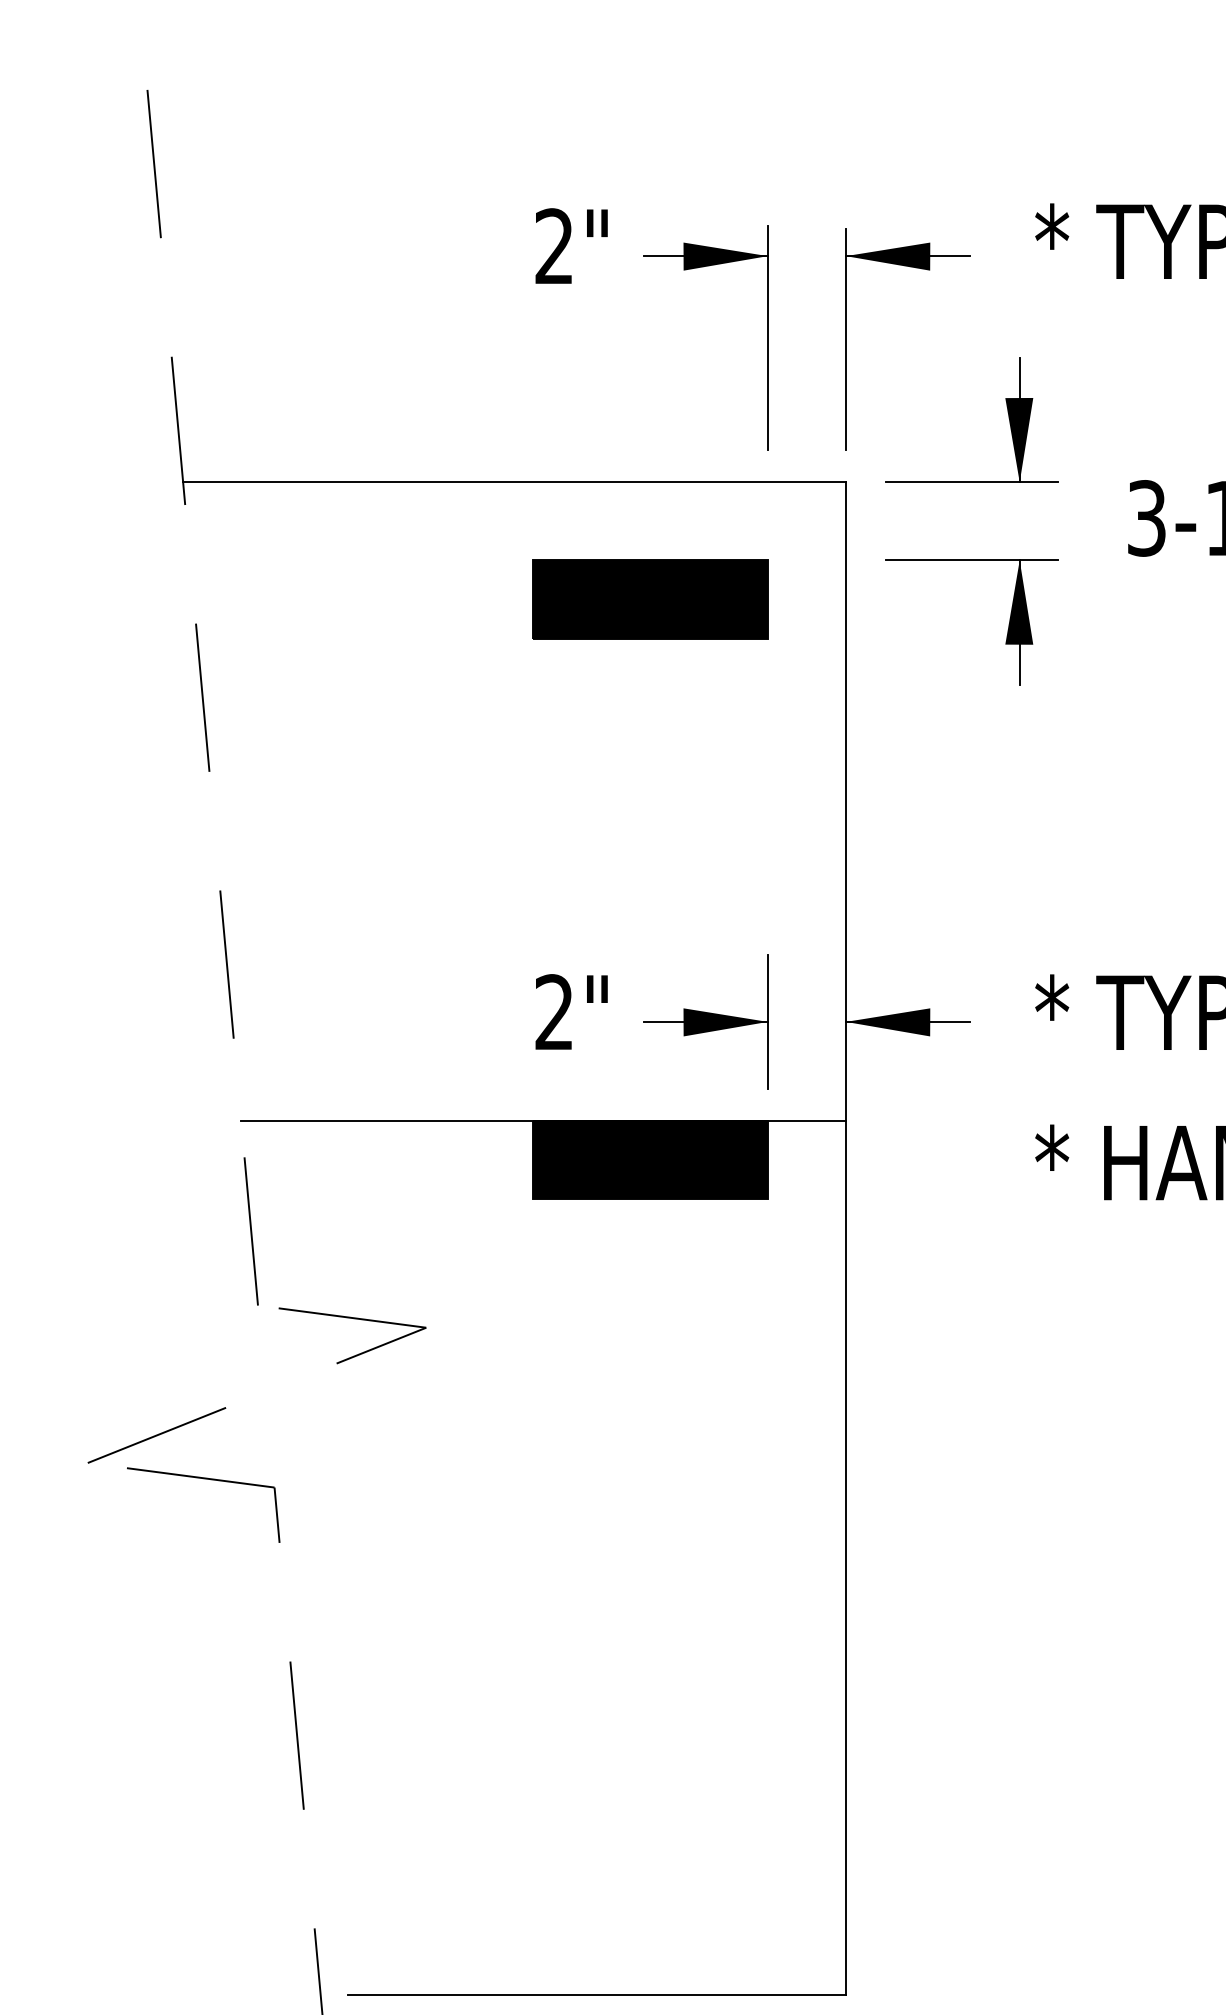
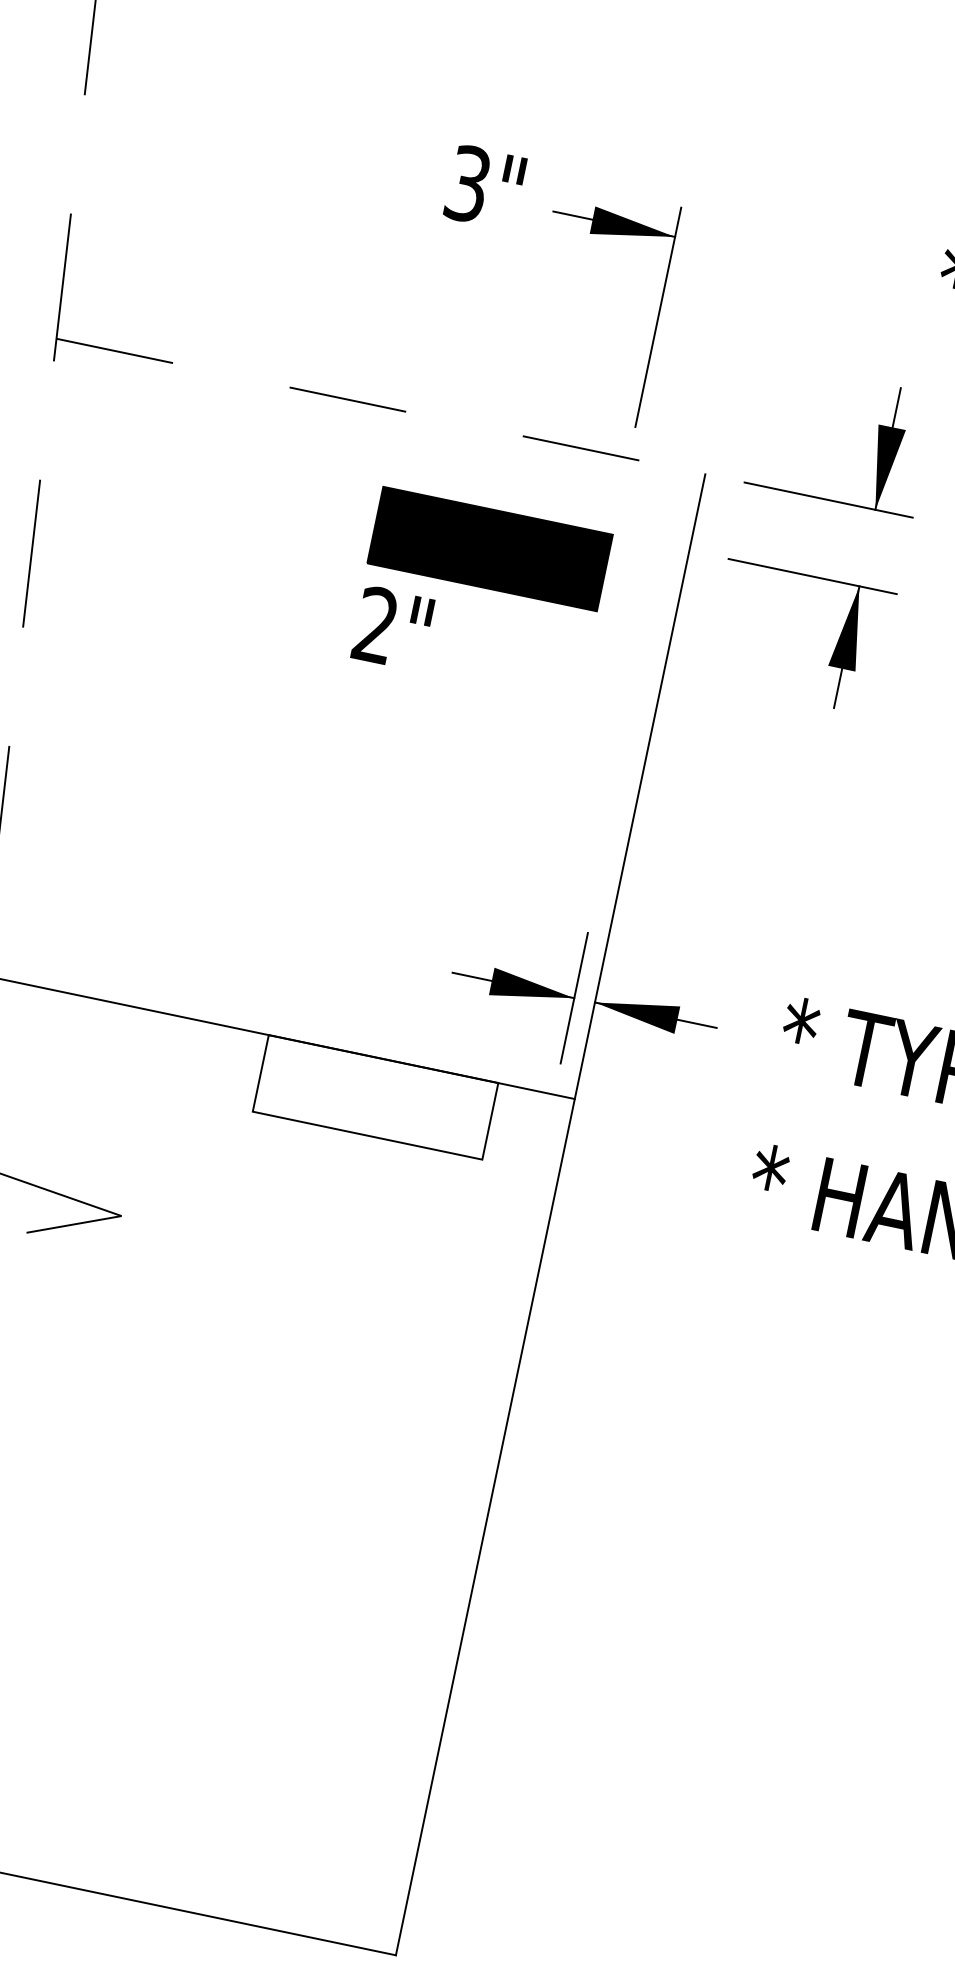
text: (554, 246) -> (468, 183), 2" -> 3"
part: (846, 339) -> (735, 334), removed
line: (515, 482) -> (381, 406), solid -> dashed
text: (571, 1011) -> (392, 627), moved
part: (705, 1021) -> (513, 985), moved
fill: (650, 1159) -> (375, 1097), removed

